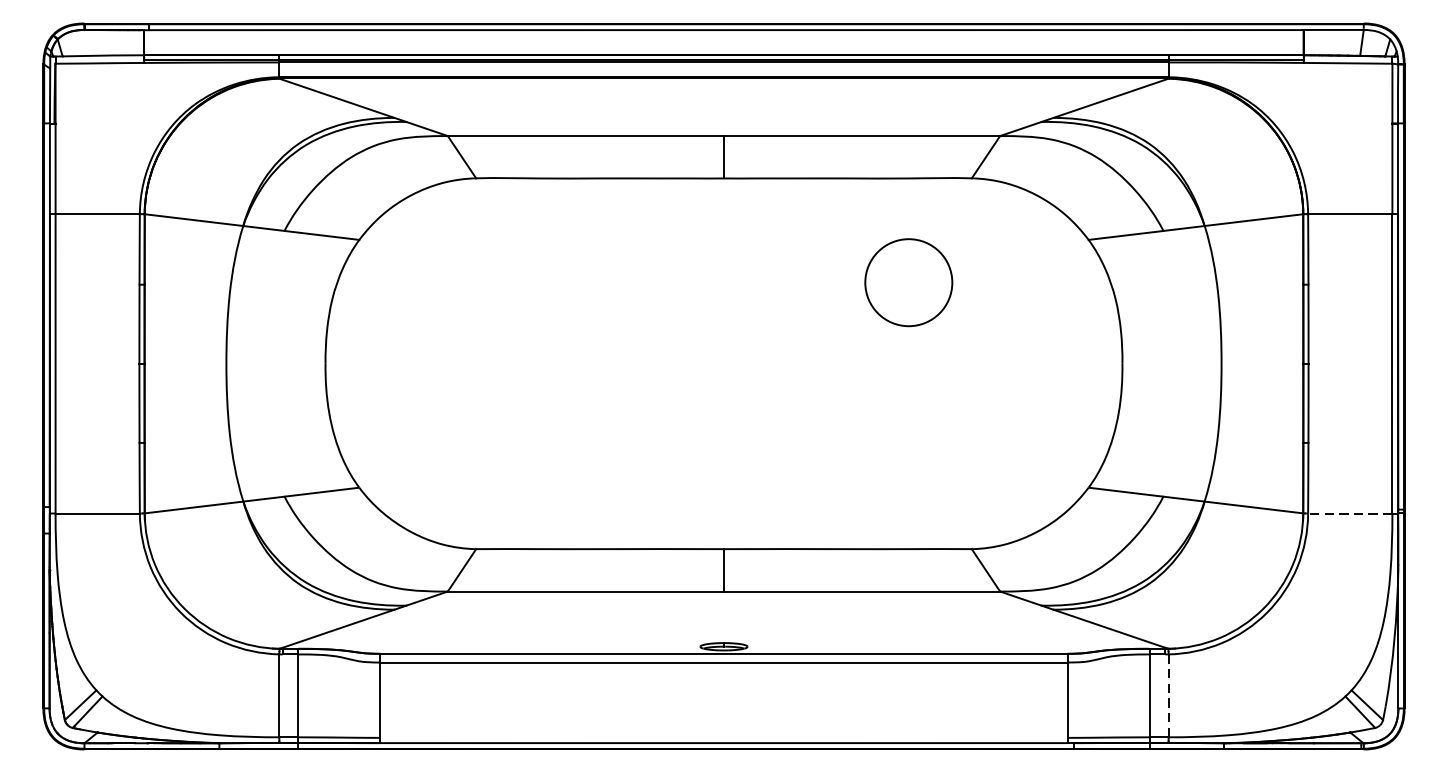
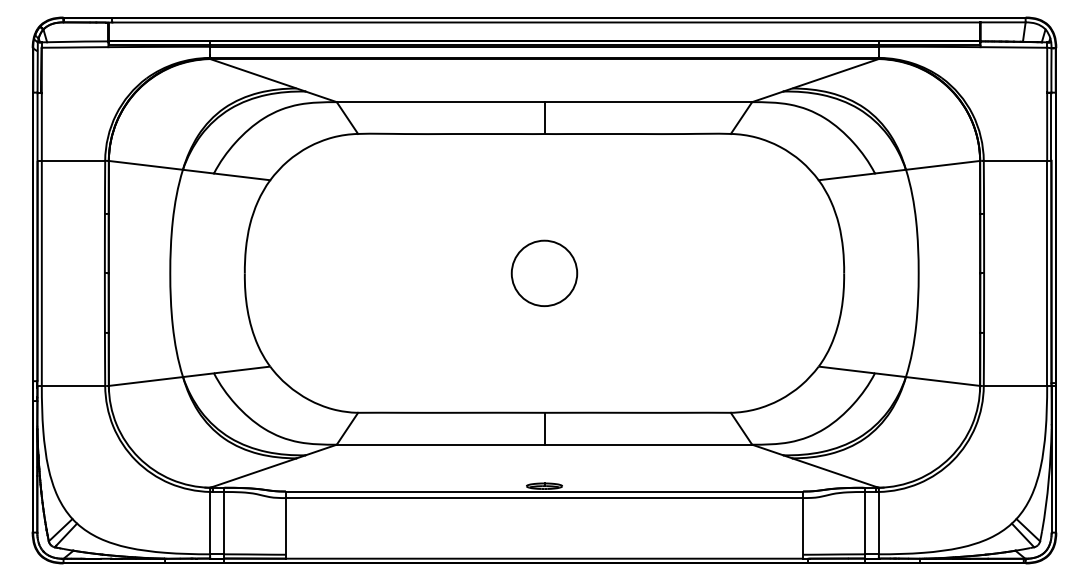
circle: (908, 281) -> (544, 272), moved
line: (1350, 514) -> (1015, 386), dashed -> solid
line: (1168, 696) -> (878, 523), dashed -> solid

